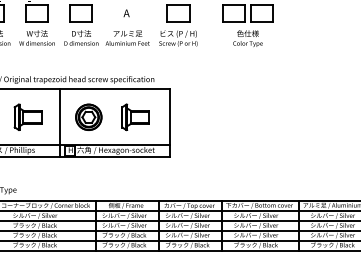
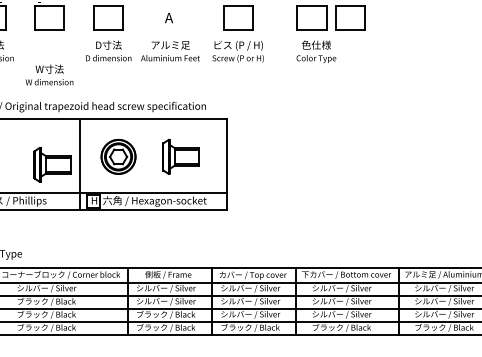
text: (36, 37) -> (48, 74), moved
text: (247, 38) -> (315, 51), moved
part: (27, 116) -> (51, 163), moved

